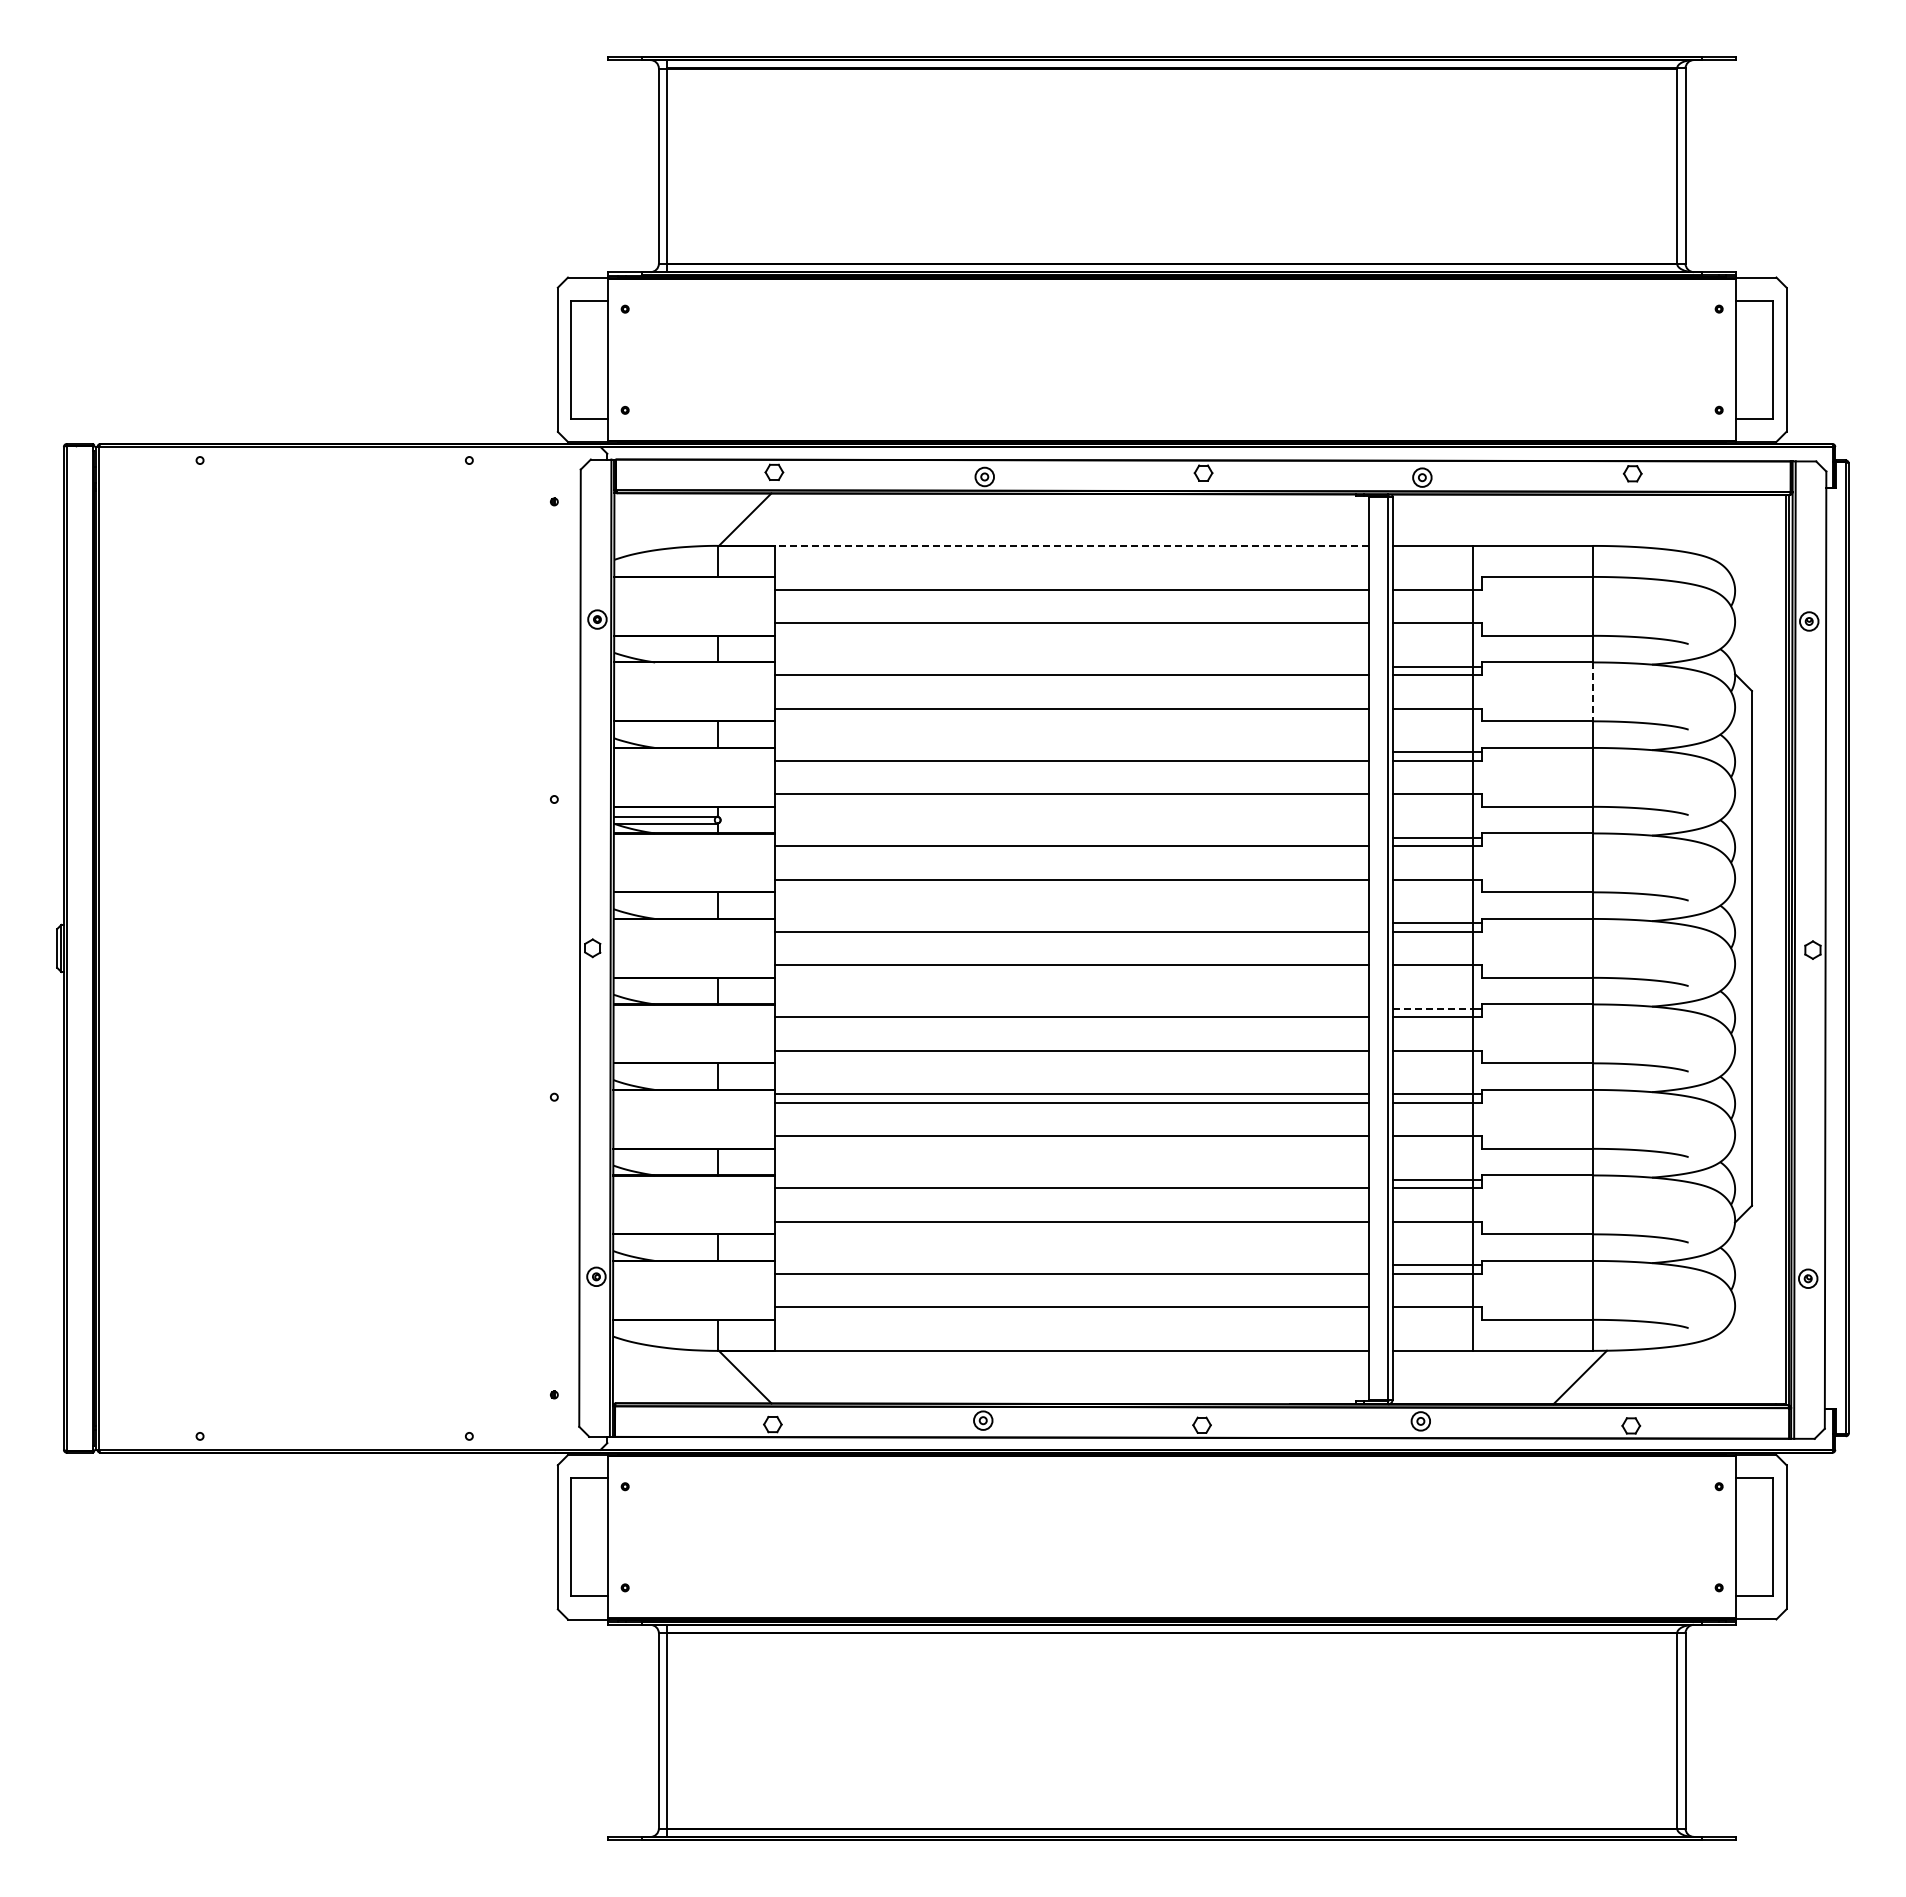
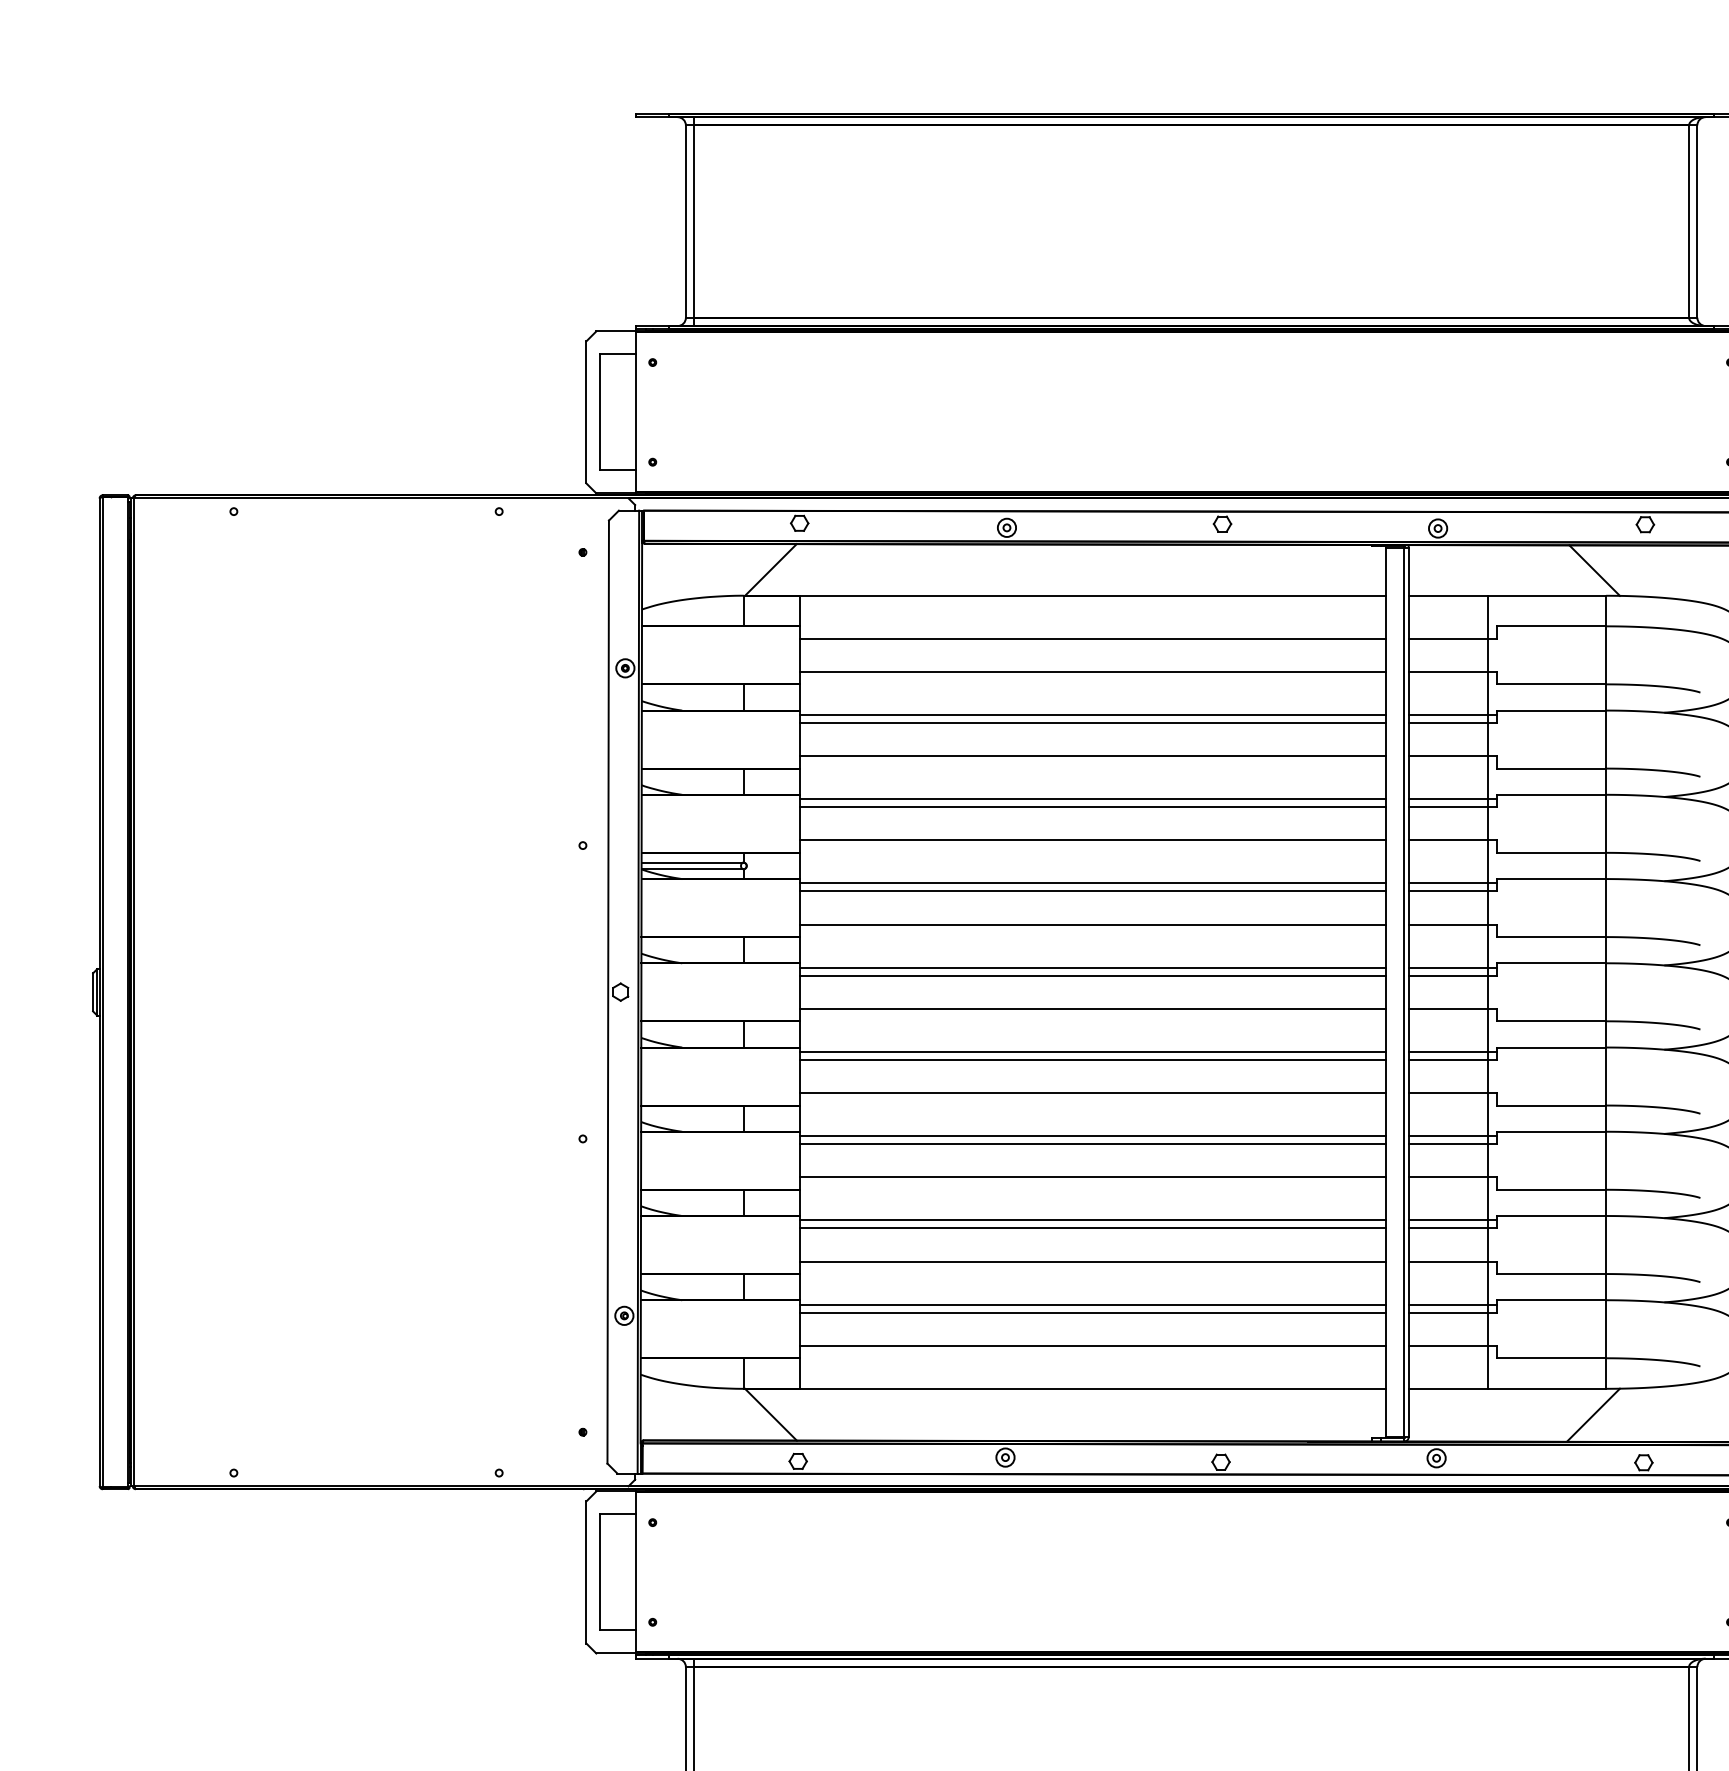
line: (1580, 520) -> (1593, 570), added
line: (1071, 545) -> (1092, 595), dashed -> solid
line: (1071, 666) -> (1092, 714), added
line: (1592, 692) -> (1605, 740), dashed -> solid
line: (1071, 752) -> (1092, 799), added
line: (1071, 837) -> (1092, 883), added
line: (1071, 923) -> (1092, 967), added
line: (1071, 1008) -> (1092, 1051), added
line: (1433, 1008) -> (1449, 1051), dashed -> solid
line: (1071, 1179) -> (1092, 1219), added
line: (1071, 1265) -> (1092, 1304), added

